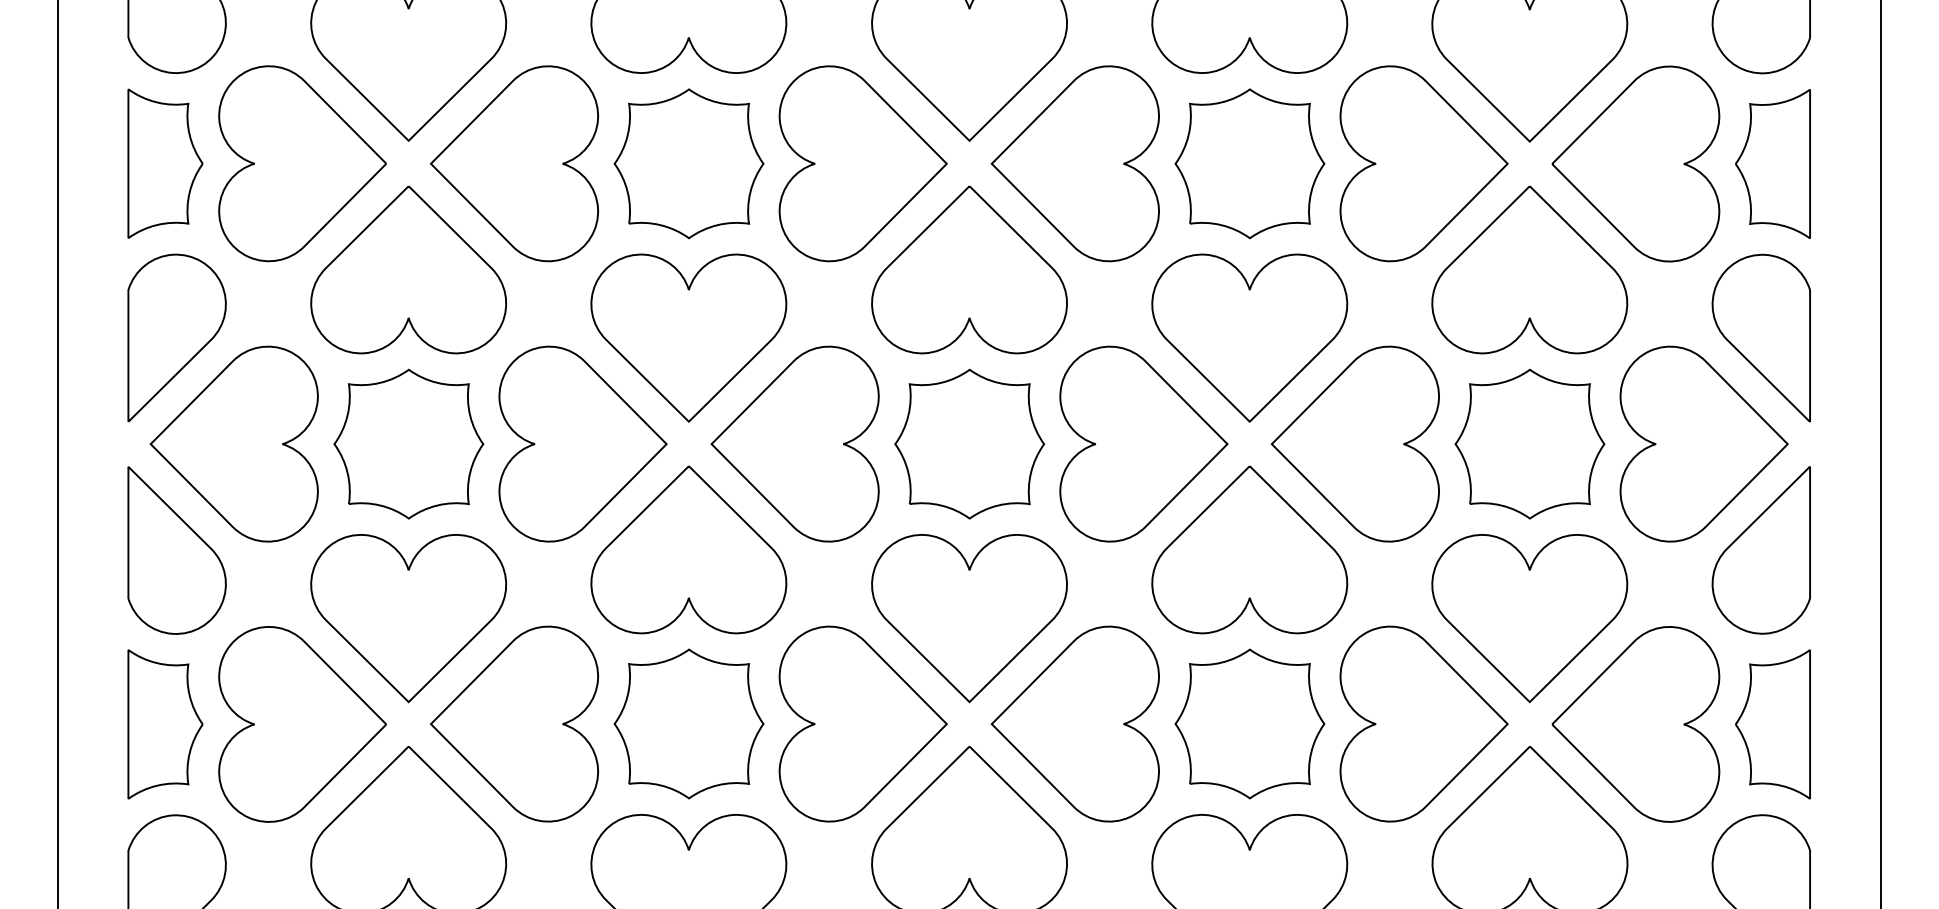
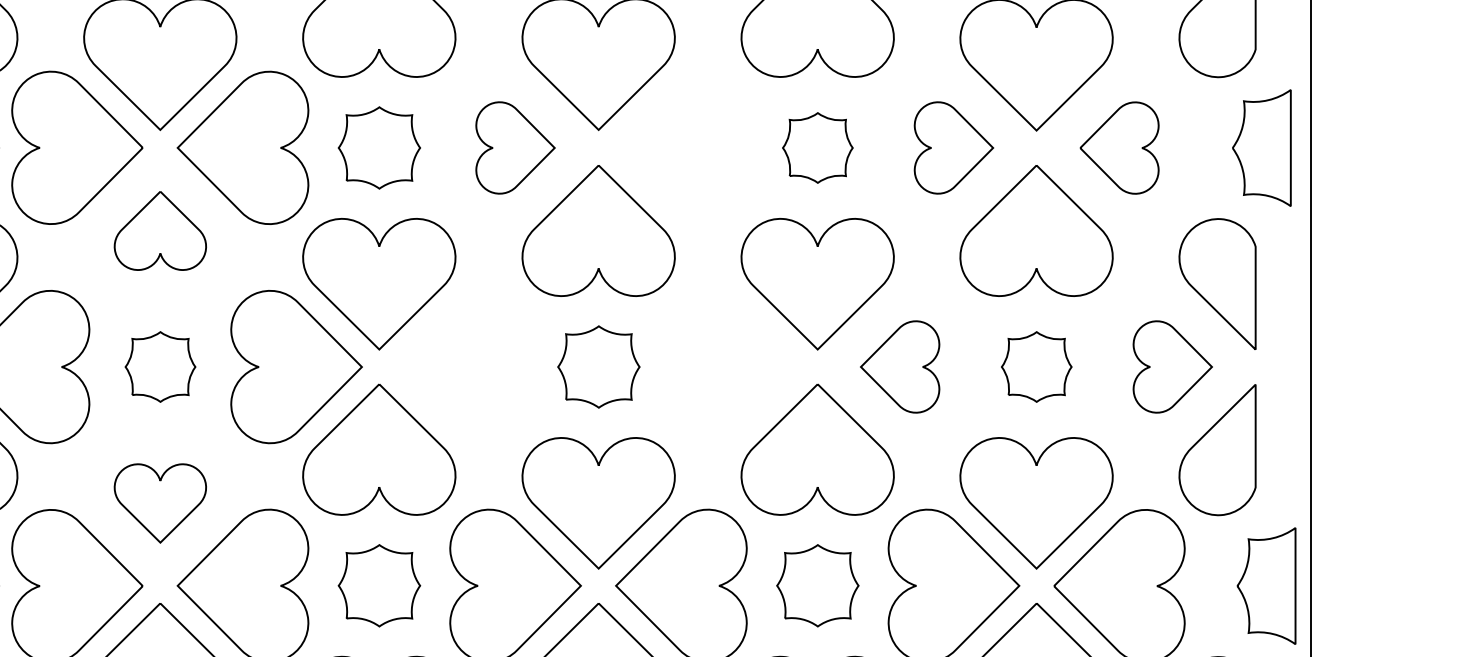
part: (688, 163) -> (379, 147), size x0.7
part: (862, 163) -> (515, 147), size x0.6
part: (1074, 163) -> (680, 147), removed
part: (1249, 163) -> (817, 147), size x0.6
part: (1423, 163) -> (953, 147), size x0.6
part: (1635, 163) -> (1119, 147), size x0.6
part: (1772, 164) -> (1261, 148), moved
part: (408, 269) -> (160, 230), size x0.6
part: (408, 443) -> (160, 366), size x0.6
part: (794, 443) -> (461, 366), removed
part: (969, 443) -> (598, 366), size x0.7
part: (1143, 443) -> (734, 366), removed
part: (1354, 443) -> (899, 366), size x0.6
part: (1529, 443) -> (1036, 366), size x0.6
part: (1703, 443) -> (1172, 366), size x0.6
part: (408, 618) -> (160, 503), size x0.6
part: (688, 723) -> (379, 585), size x0.7
part: (1249, 723) -> (817, 585), size x0.7
part: (1772, 724) -> (1266, 586), moved

